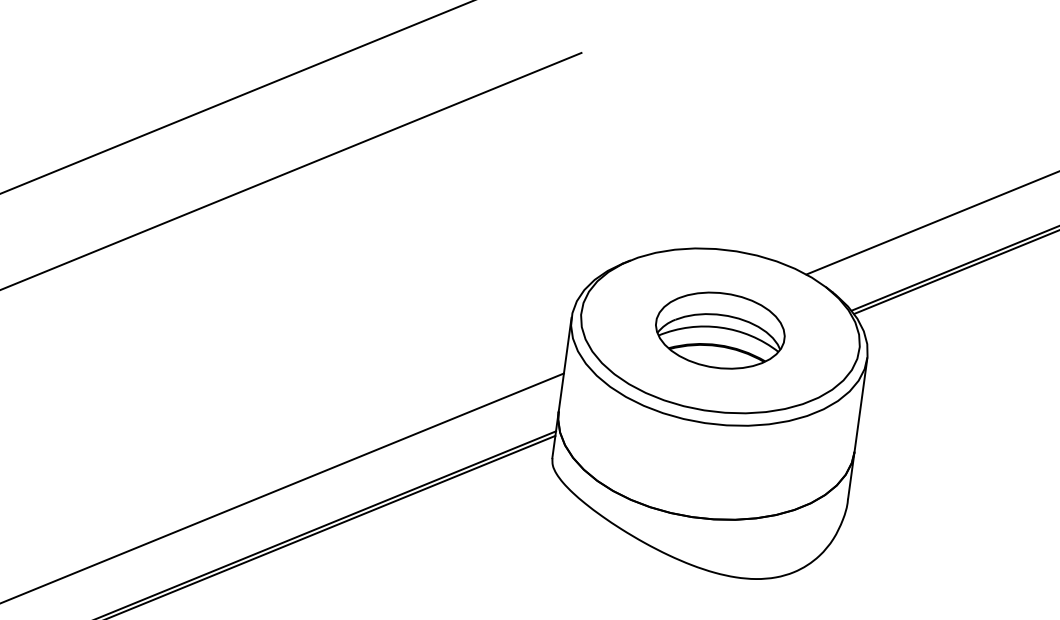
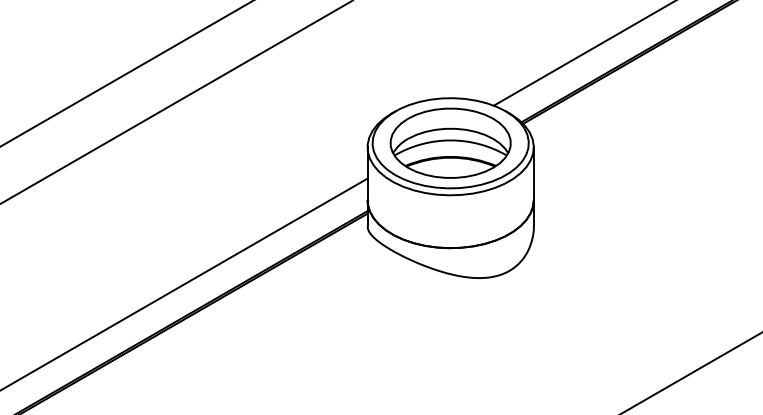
part: (720, 329) -> (450, 142), size x1.67

